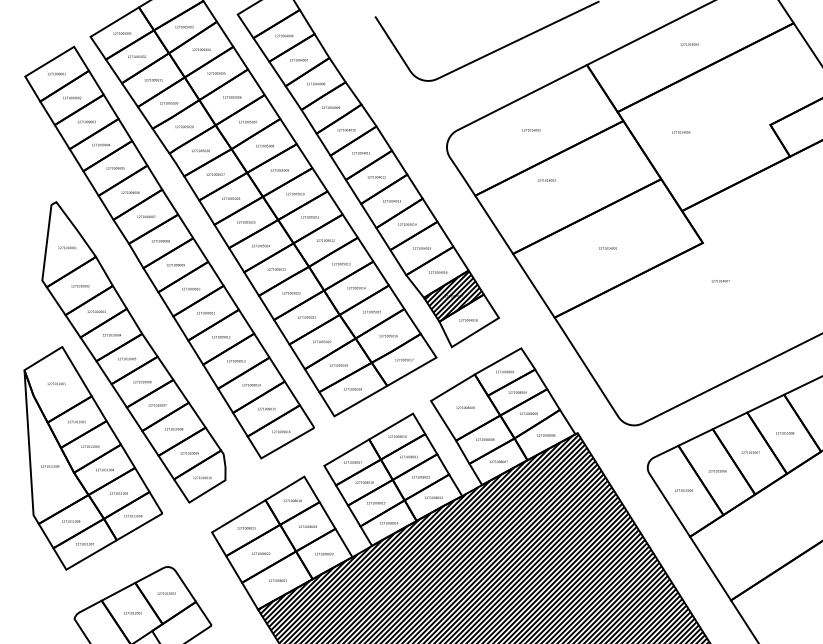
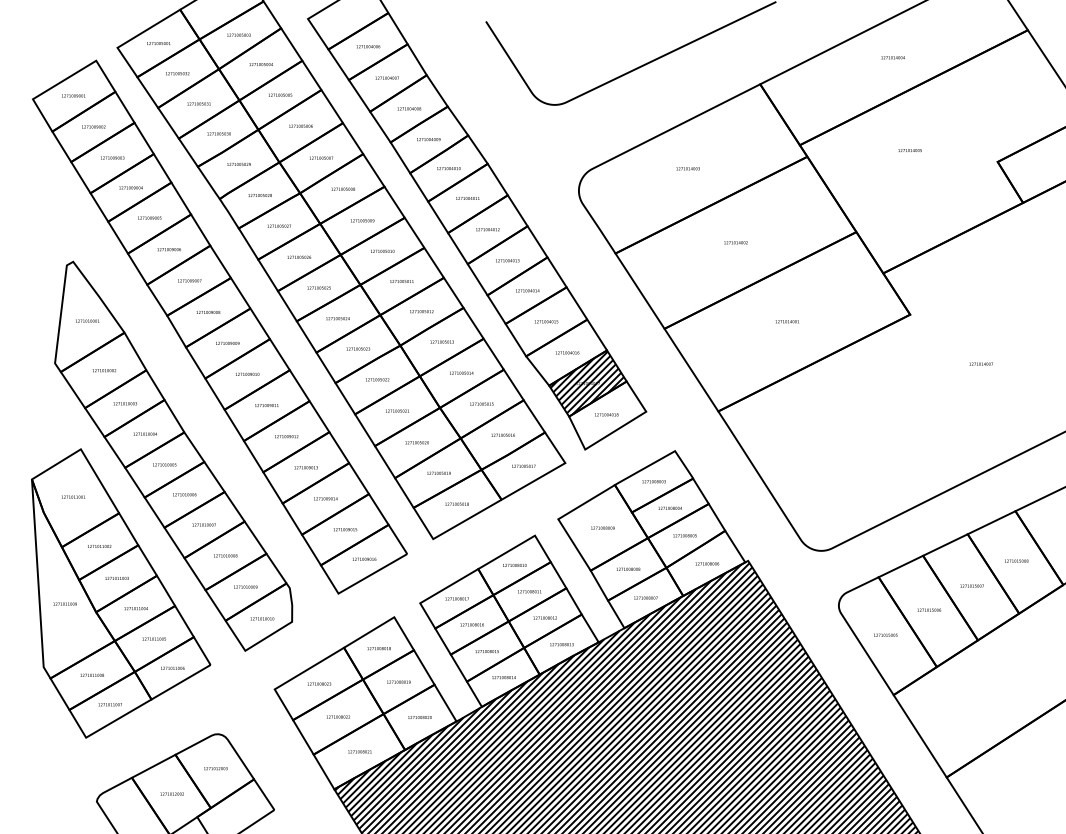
text: (680, 132) -> (909, 150), moved
text: (546, 180) -> (735, 242), moved
text: (720, 280) -> (980, 363), moved

